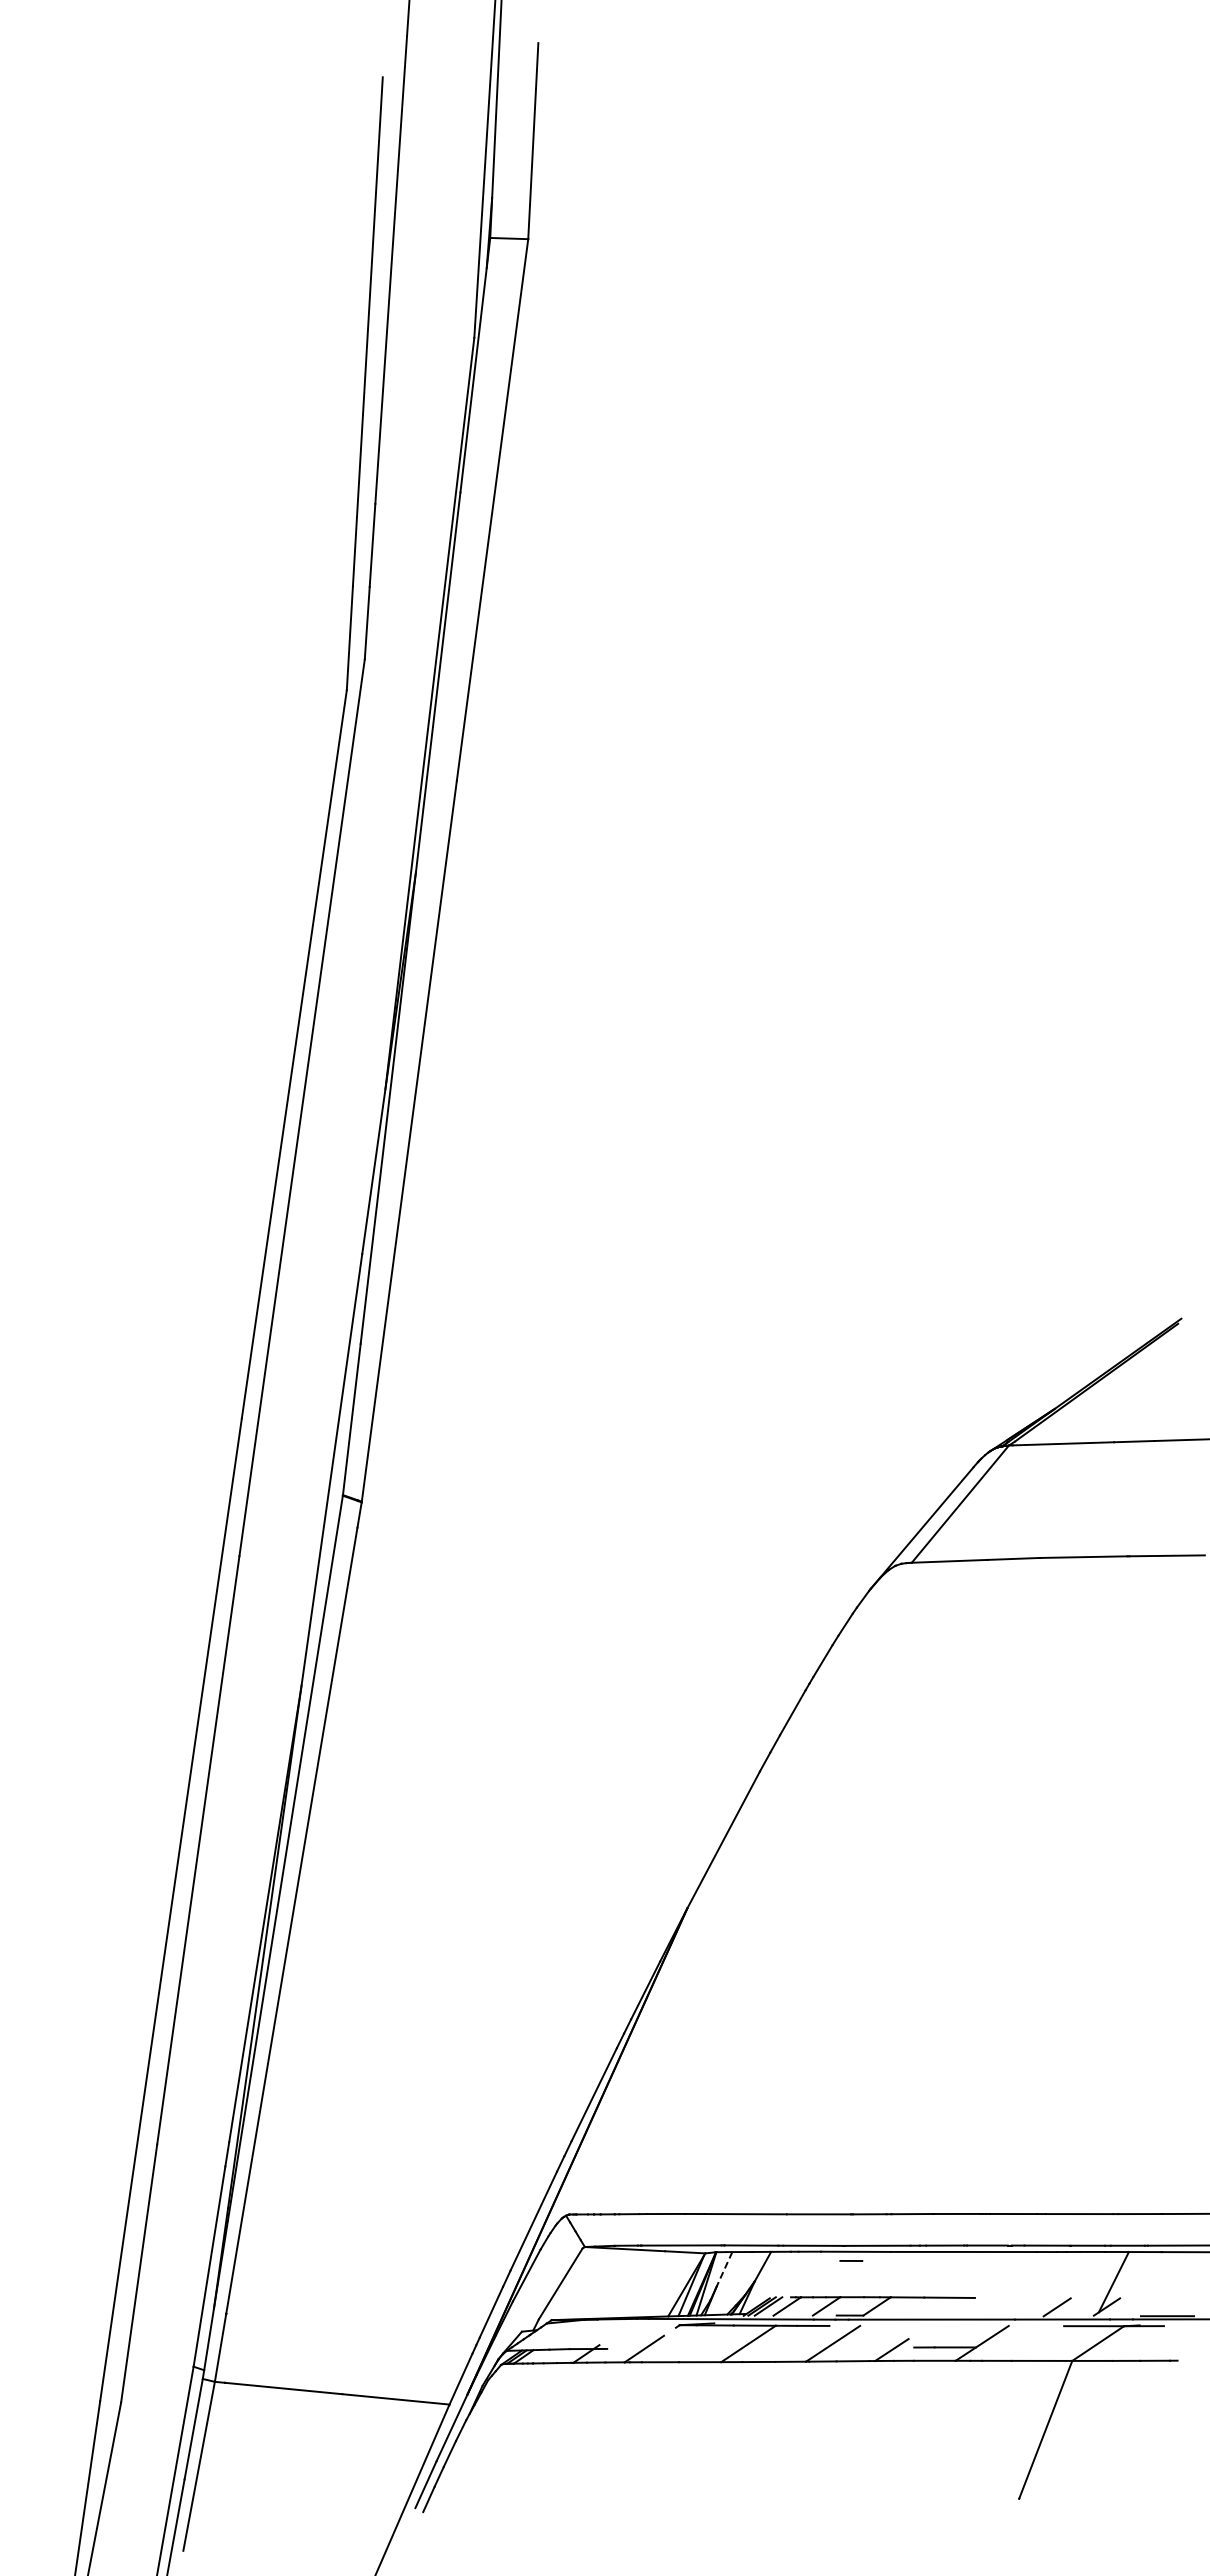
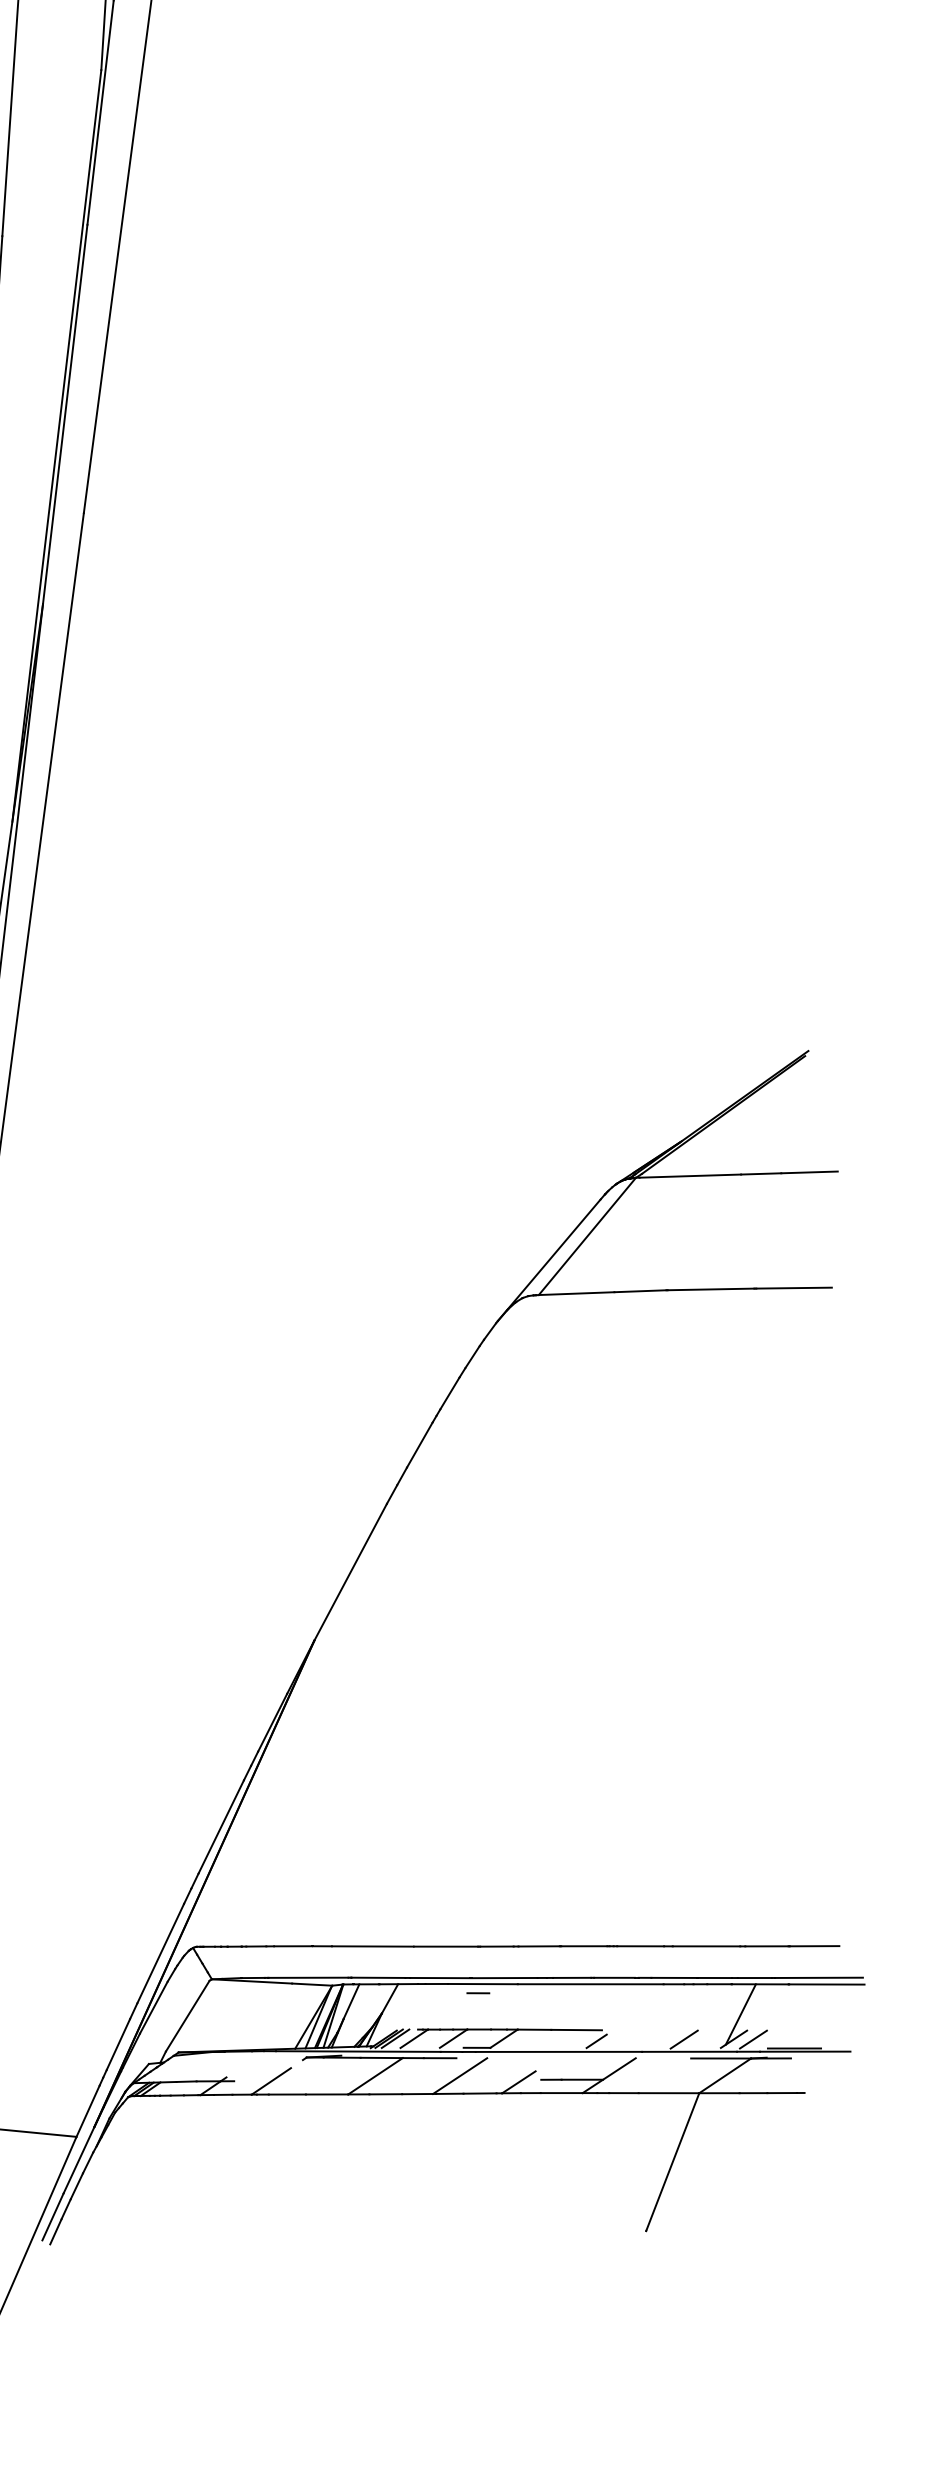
line: (724, 2269) -> (351, 2001), dashed -> solid
line: (1126, 2307) -> (753, 2039), added
line: (969, 2308) -> (596, 2040), added

